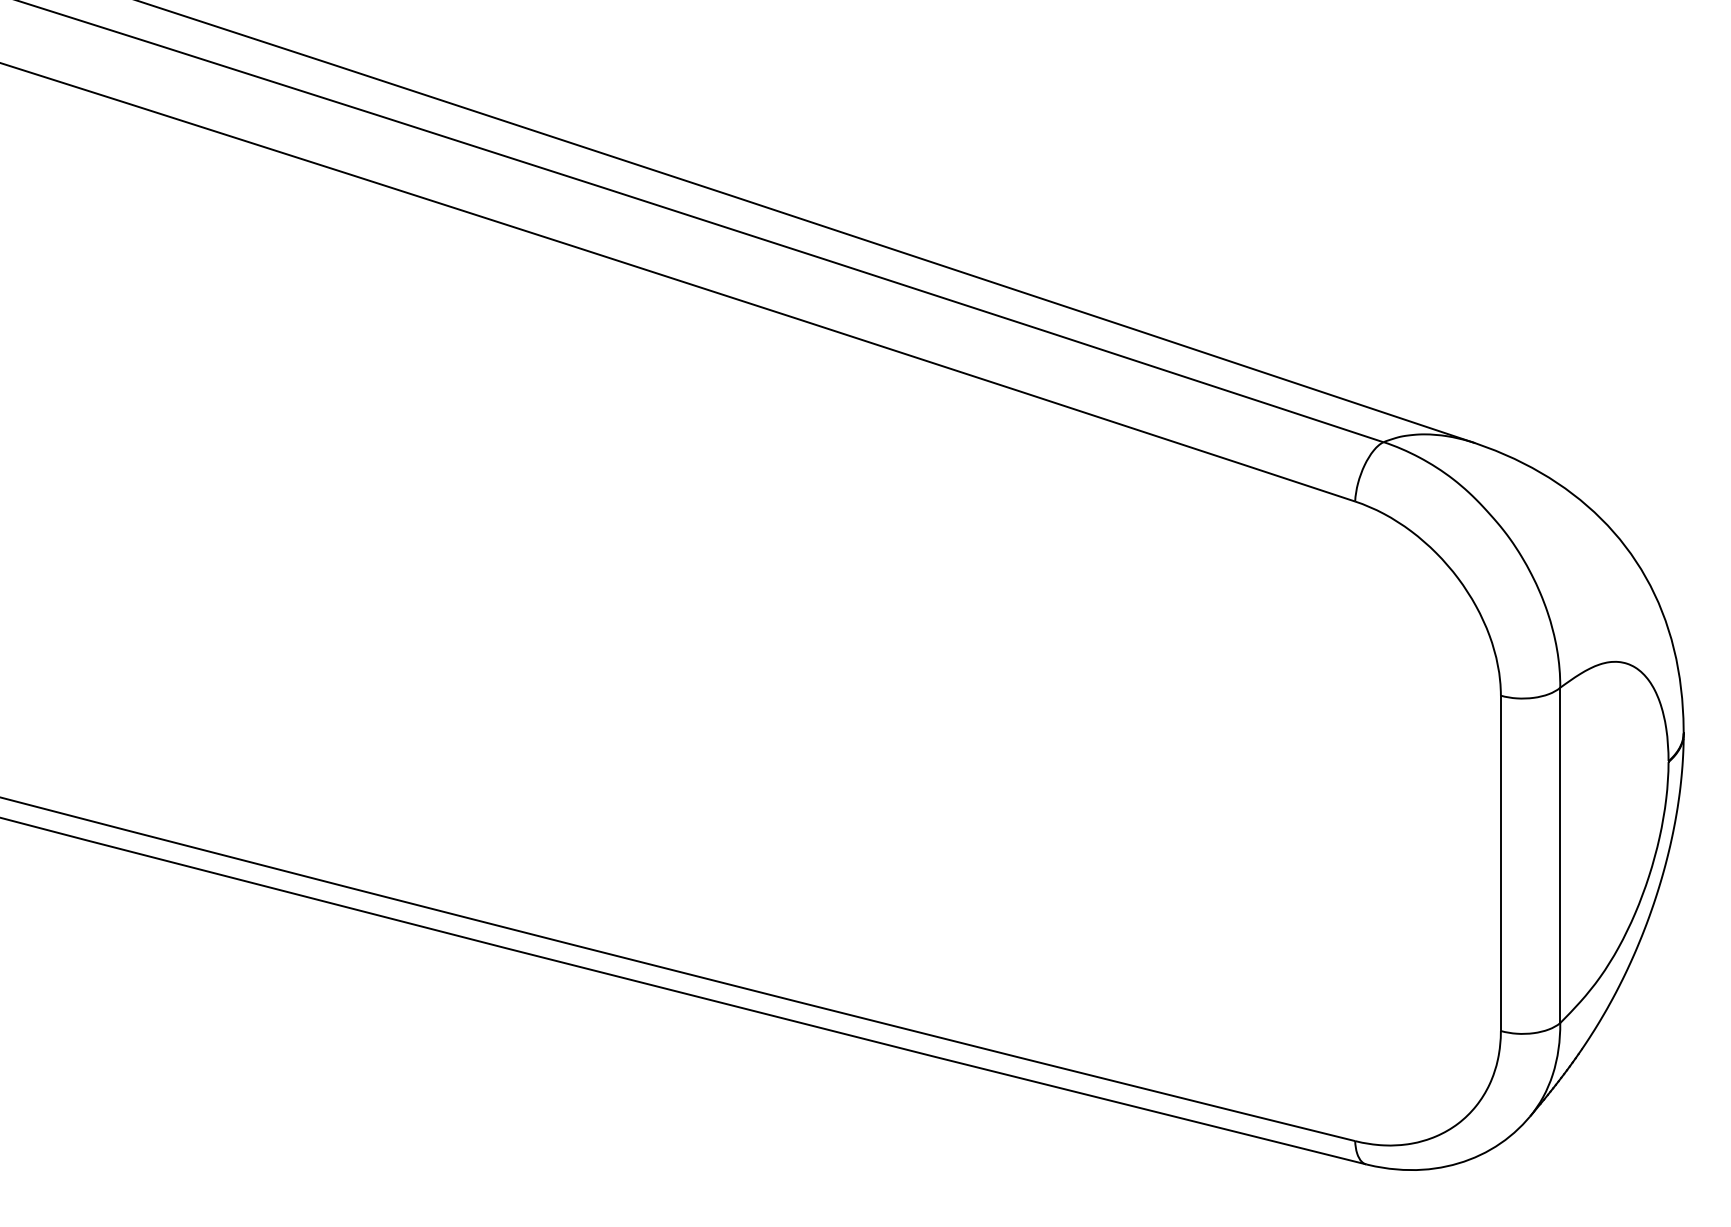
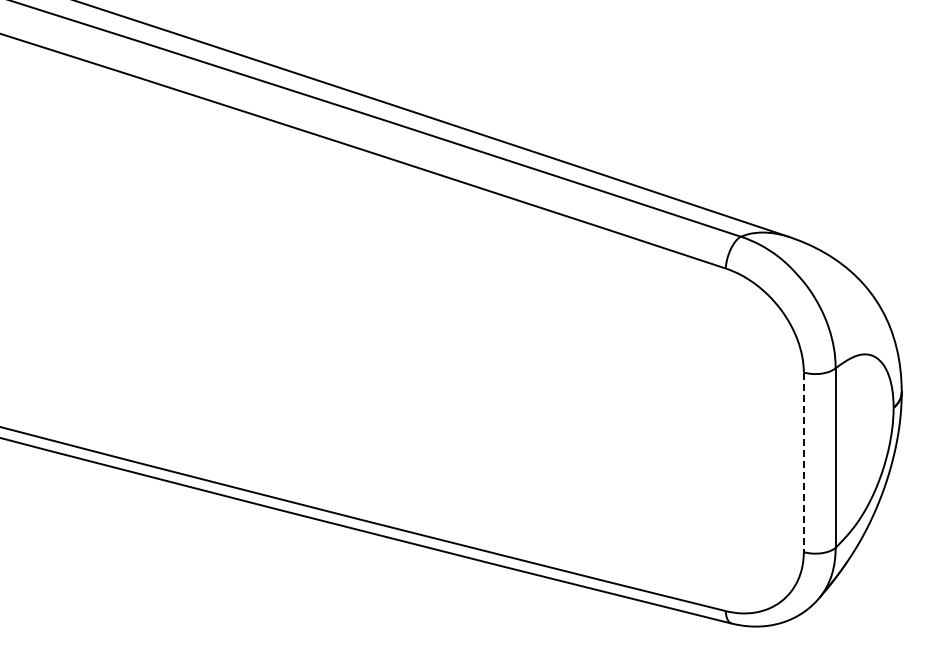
line: (1500, 863) -> (803, 462), solid -> dashed

